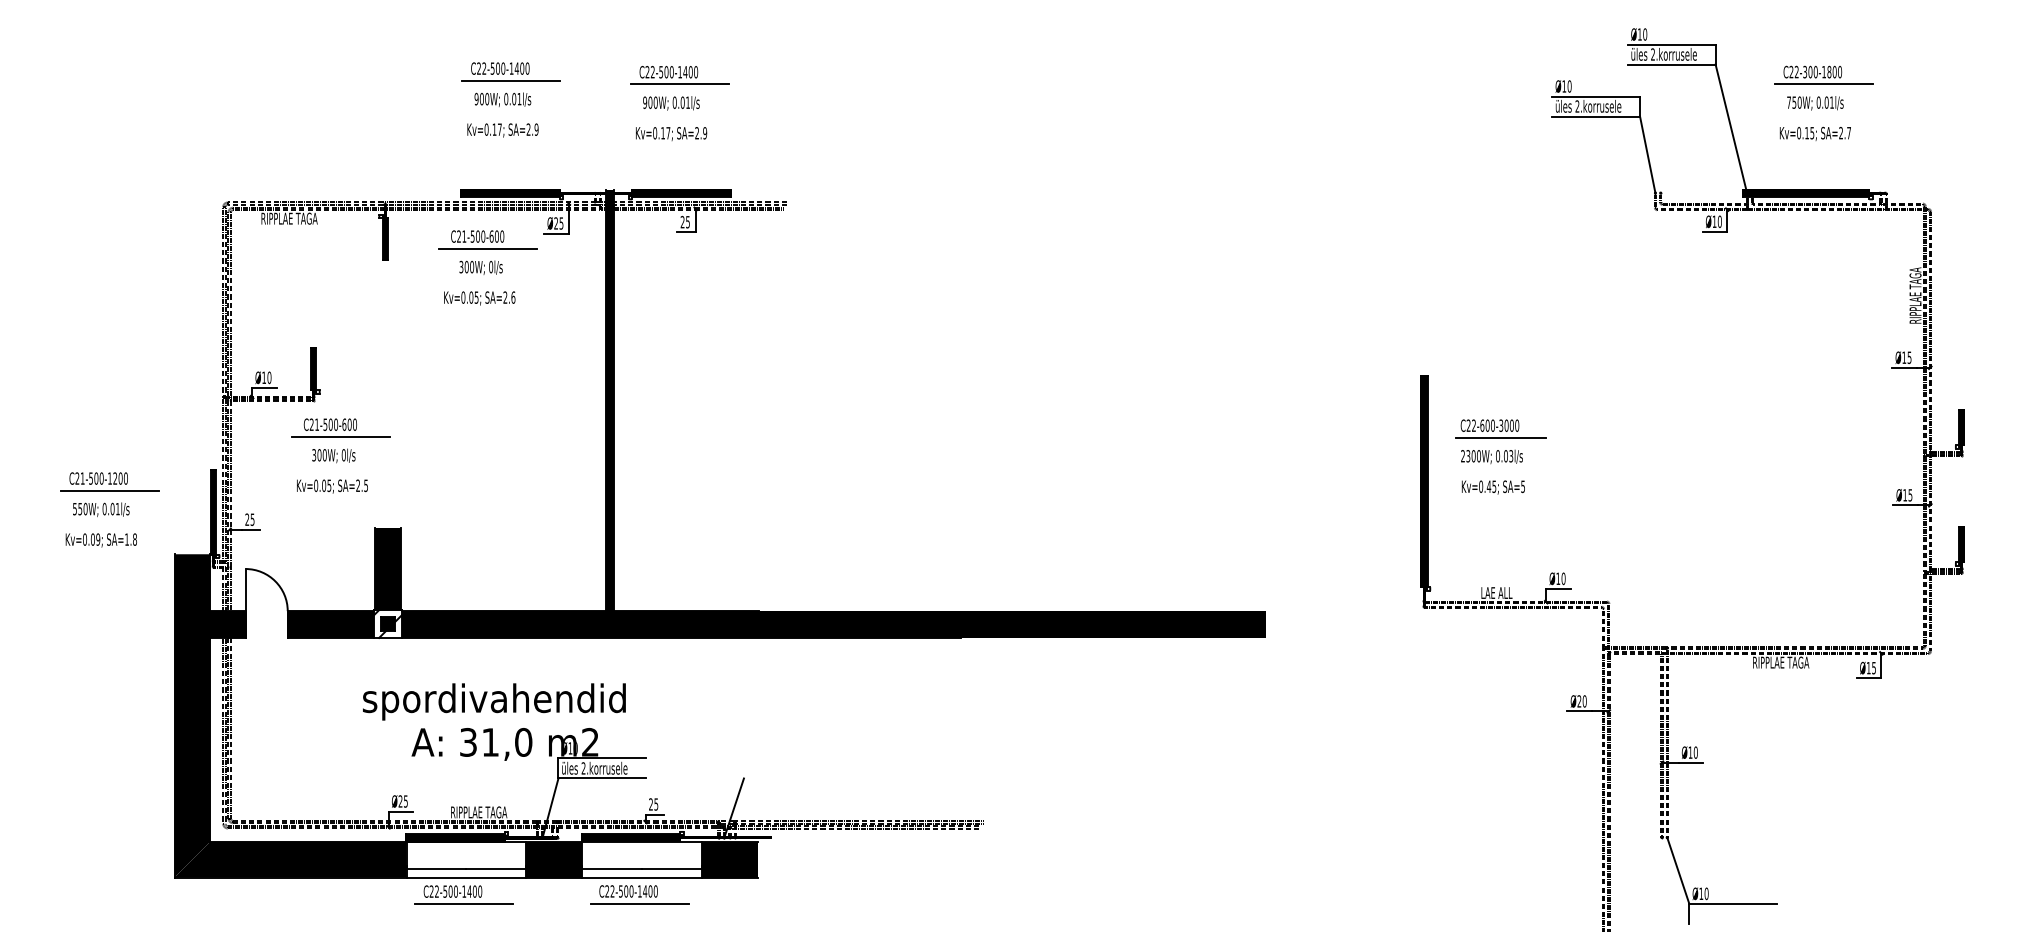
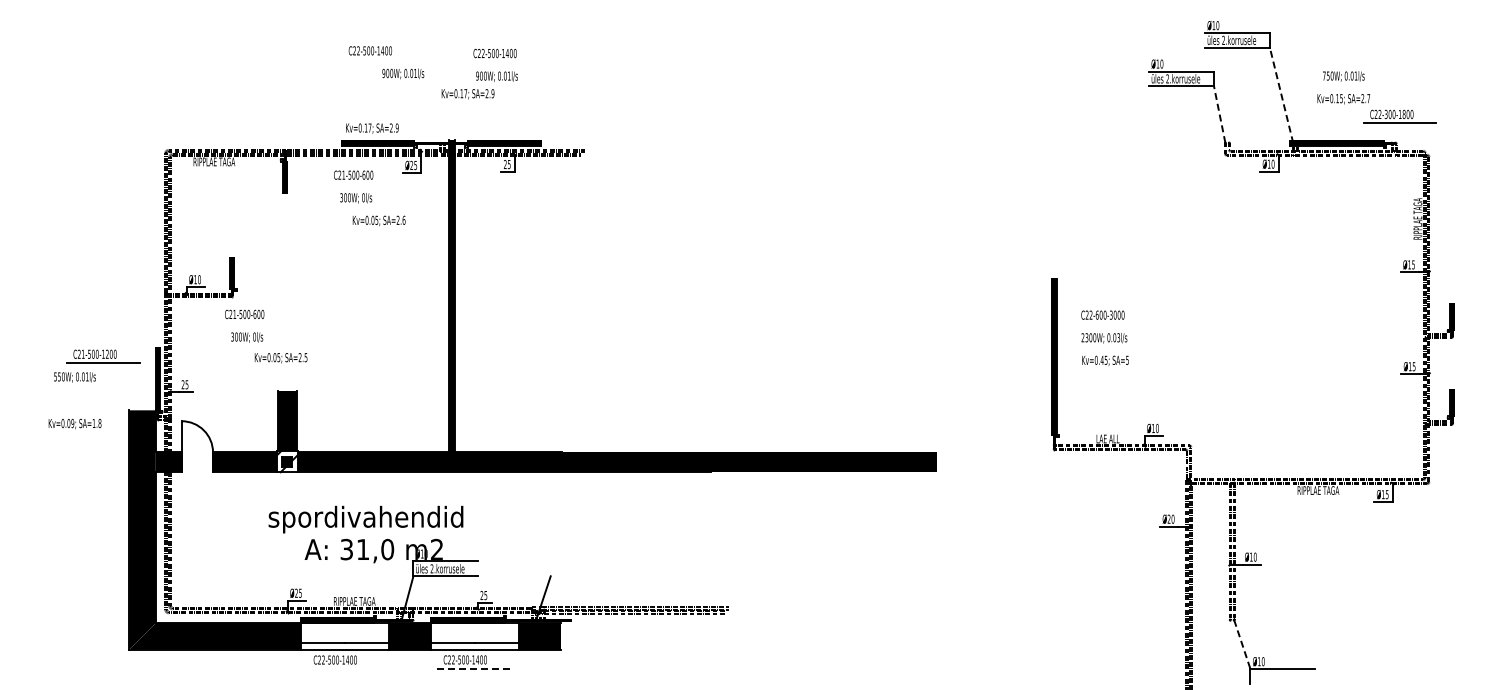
part: (1823, 74) -> (1399, 116), moved
line: (511, 80) -> (378, 59), removed
line: (678, 84) -> (502, 62), removed
text: (503, 99) -> (403, 73), moved
line: (1731, 128) -> (1281, 95), solid -> dashed
text: (503, 130) -> (372, 128), moved
text: (670, 134) -> (467, 94), moved
line: (1647, 154) -> (1219, 114), solid -> dashed
line: (488, 249) -> (361, 184), removed
text: (478, 297) -> (378, 220), moved
line: (341, 436) -> (252, 323), removed
line: (1500, 438) -> (1110, 324), removed
part: (110, 481) -> (103, 356), moved
text: (331, 486) -> (280, 358), moved
text: (100, 539) -> (74, 423), moved
line: (1678, 870) -> (1242, 644), solid -> dashed
line: (463, 903) -> (343, 668), removed
line: (639, 903) -> (473, 668), solid -> dashed

